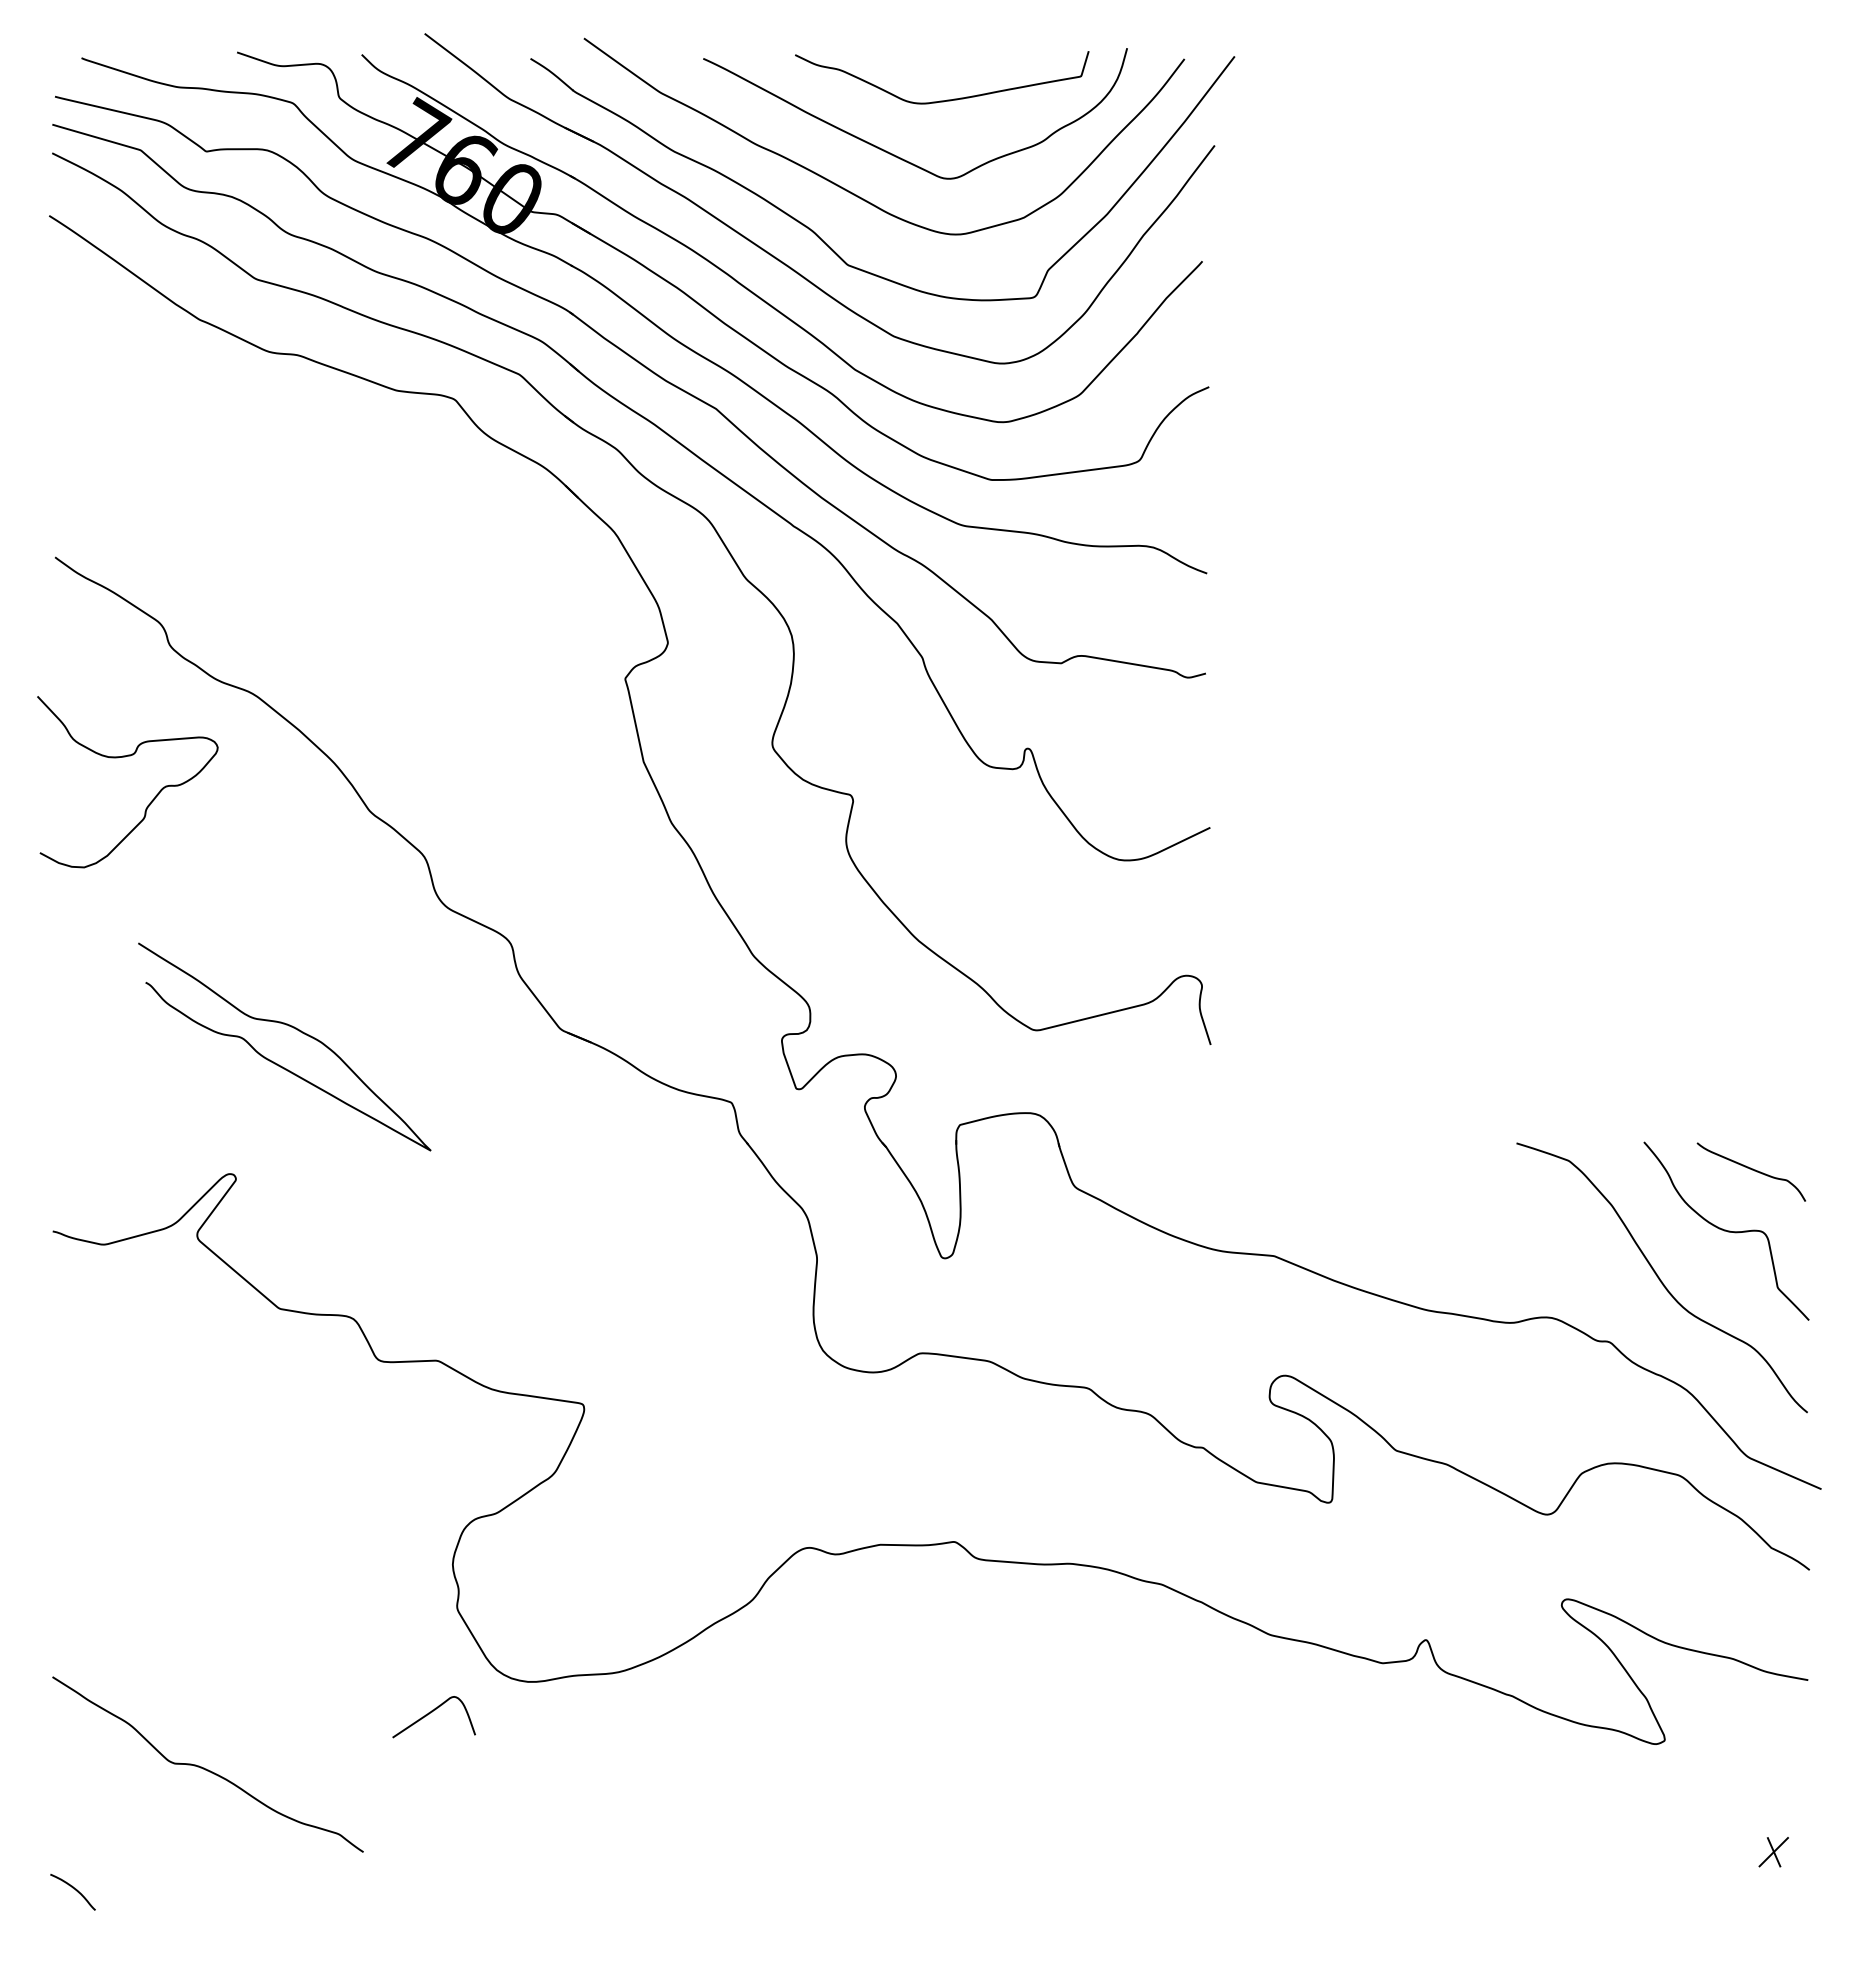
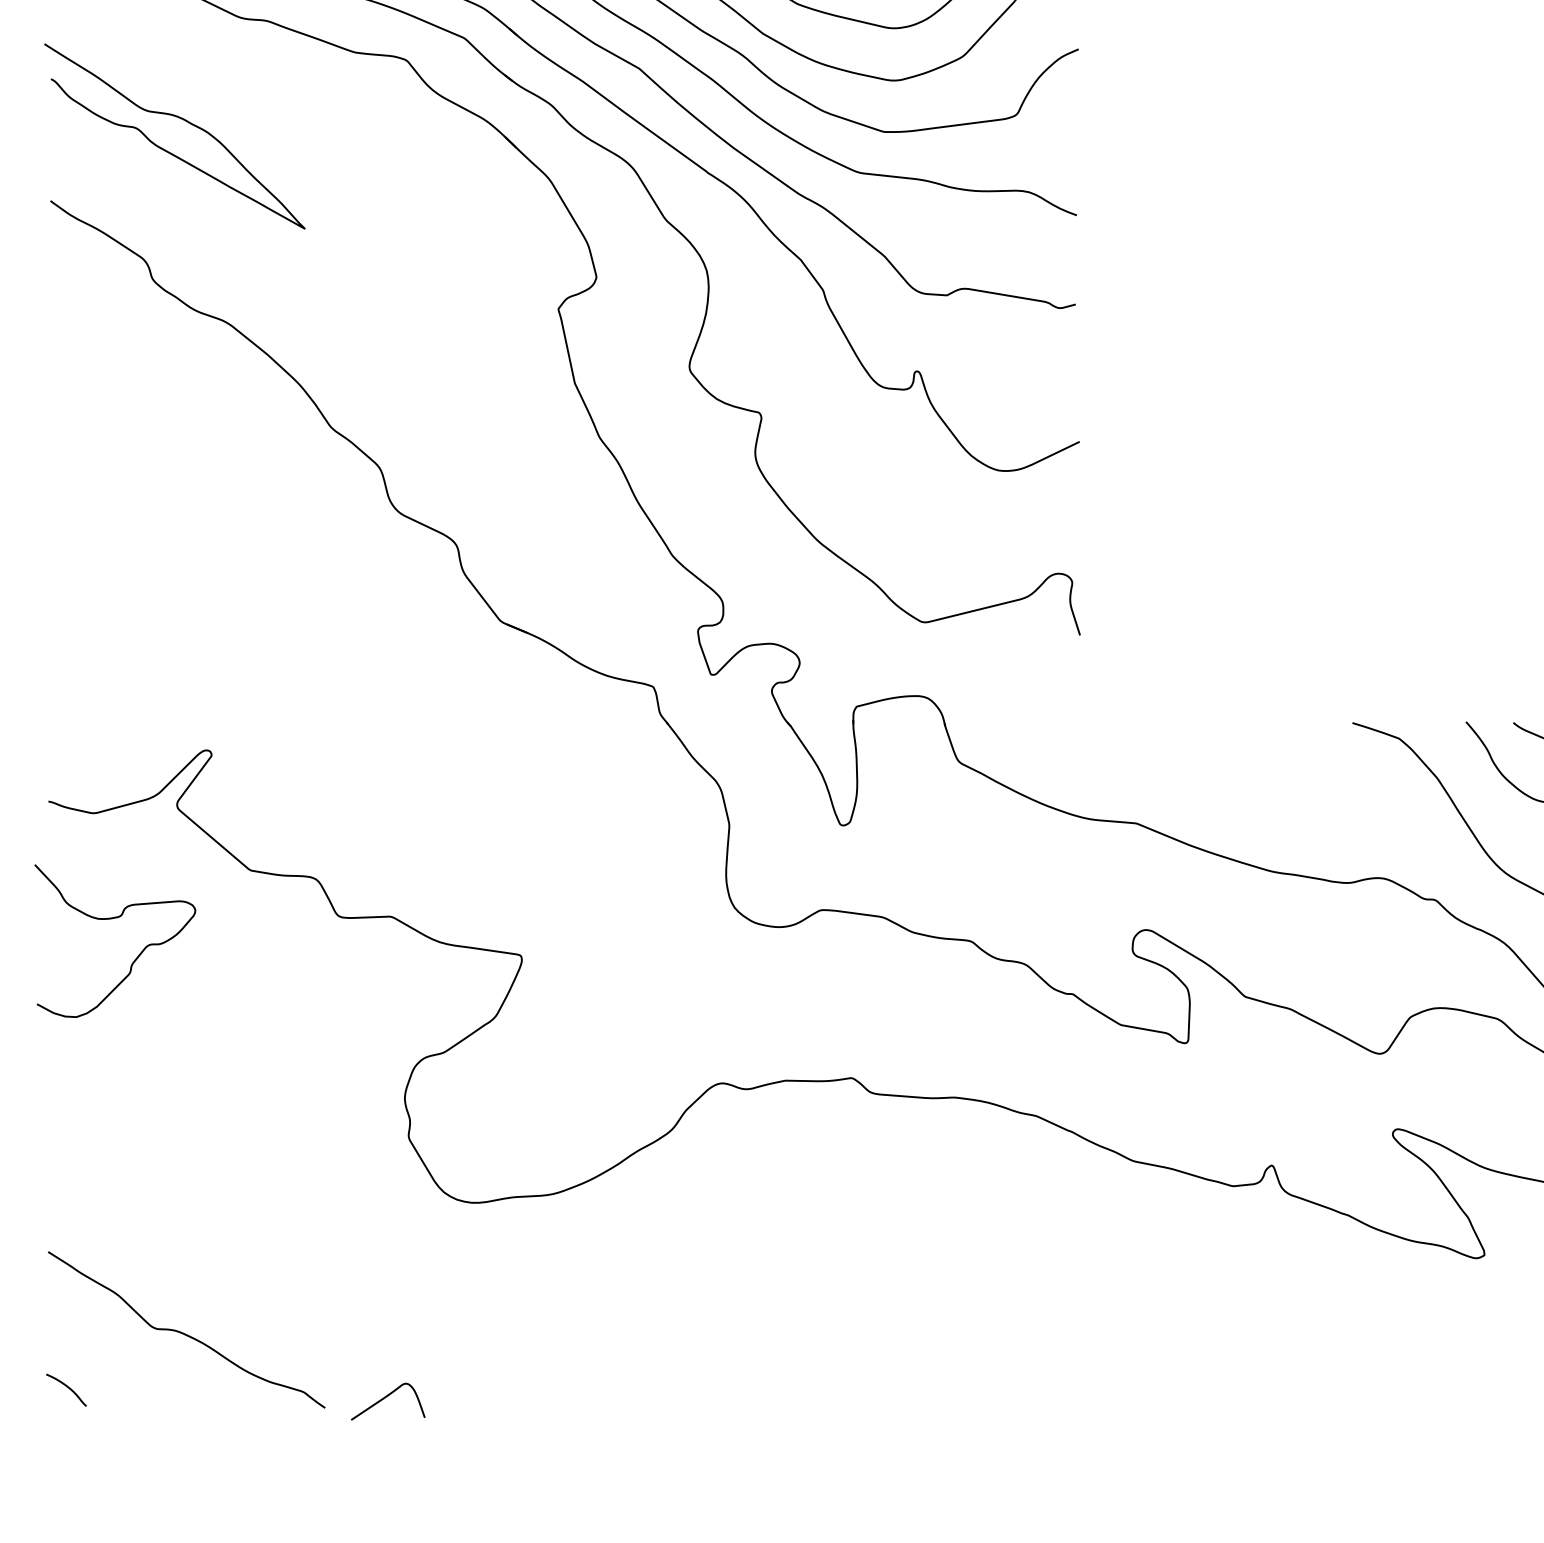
curve: (125, 757) -> (113, 919), moved
curve: (275, 1062) -> (166, 150), moved
curve: (430, 1713) -> (384, 1398), moved
curve: (206, 1768) -> (185, 1333), moved

